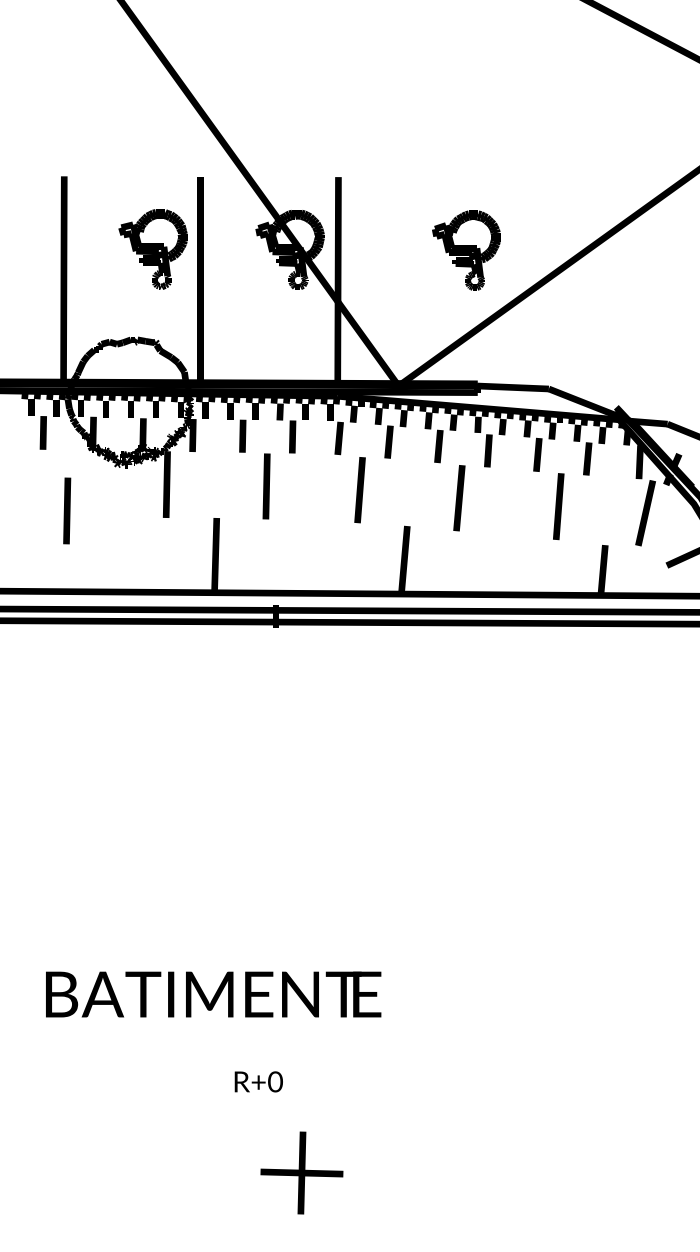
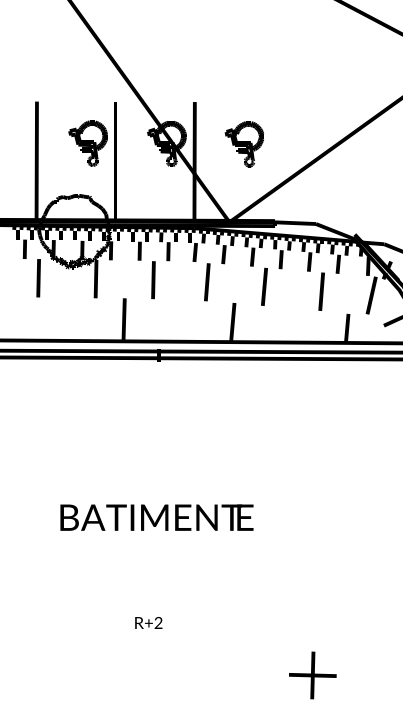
part: (466, 250) -> (244, 144), moved
line: (66, 511) -> (38, 278), moved
text: (212, 994) -> (156, 517), moved
text: (275, 1082) -> (158, 623), R+0 -> R+2
part: (301, 1173) -> (312, 675), moved

